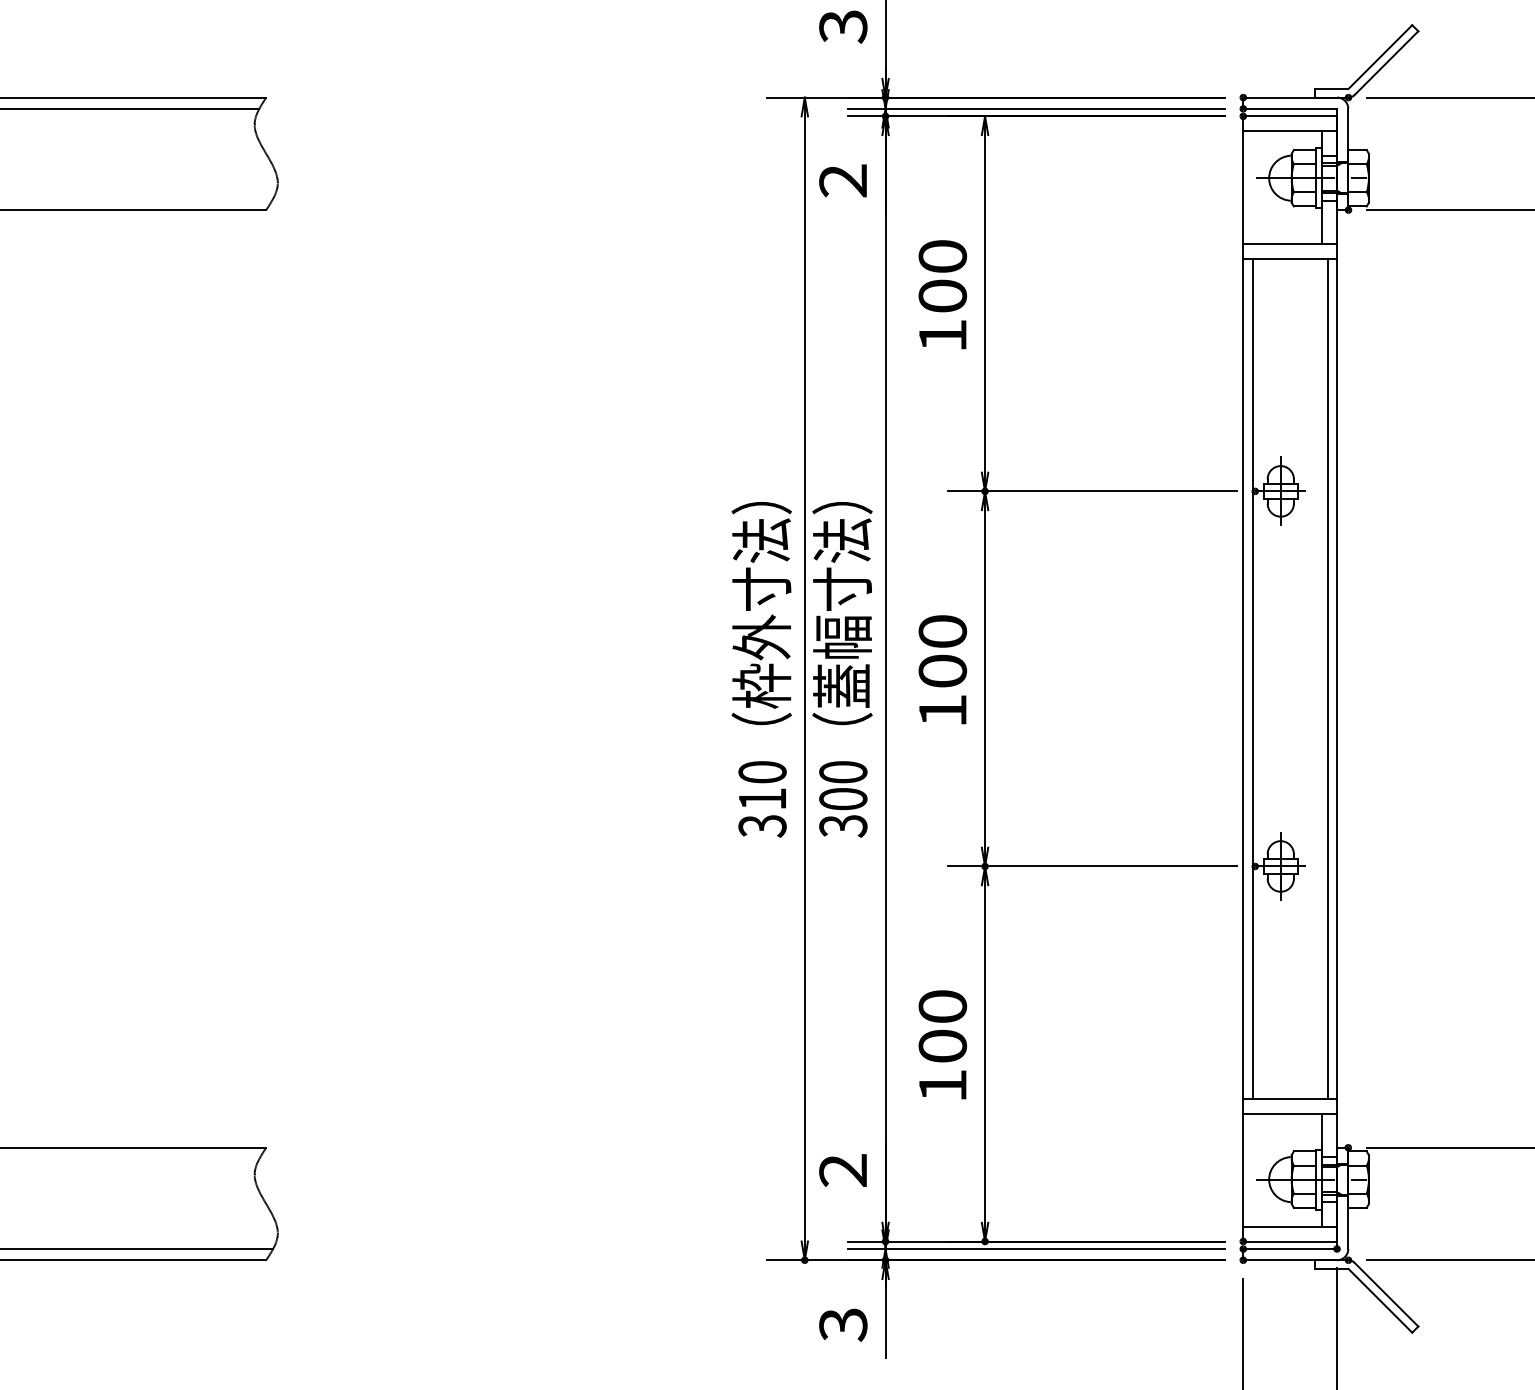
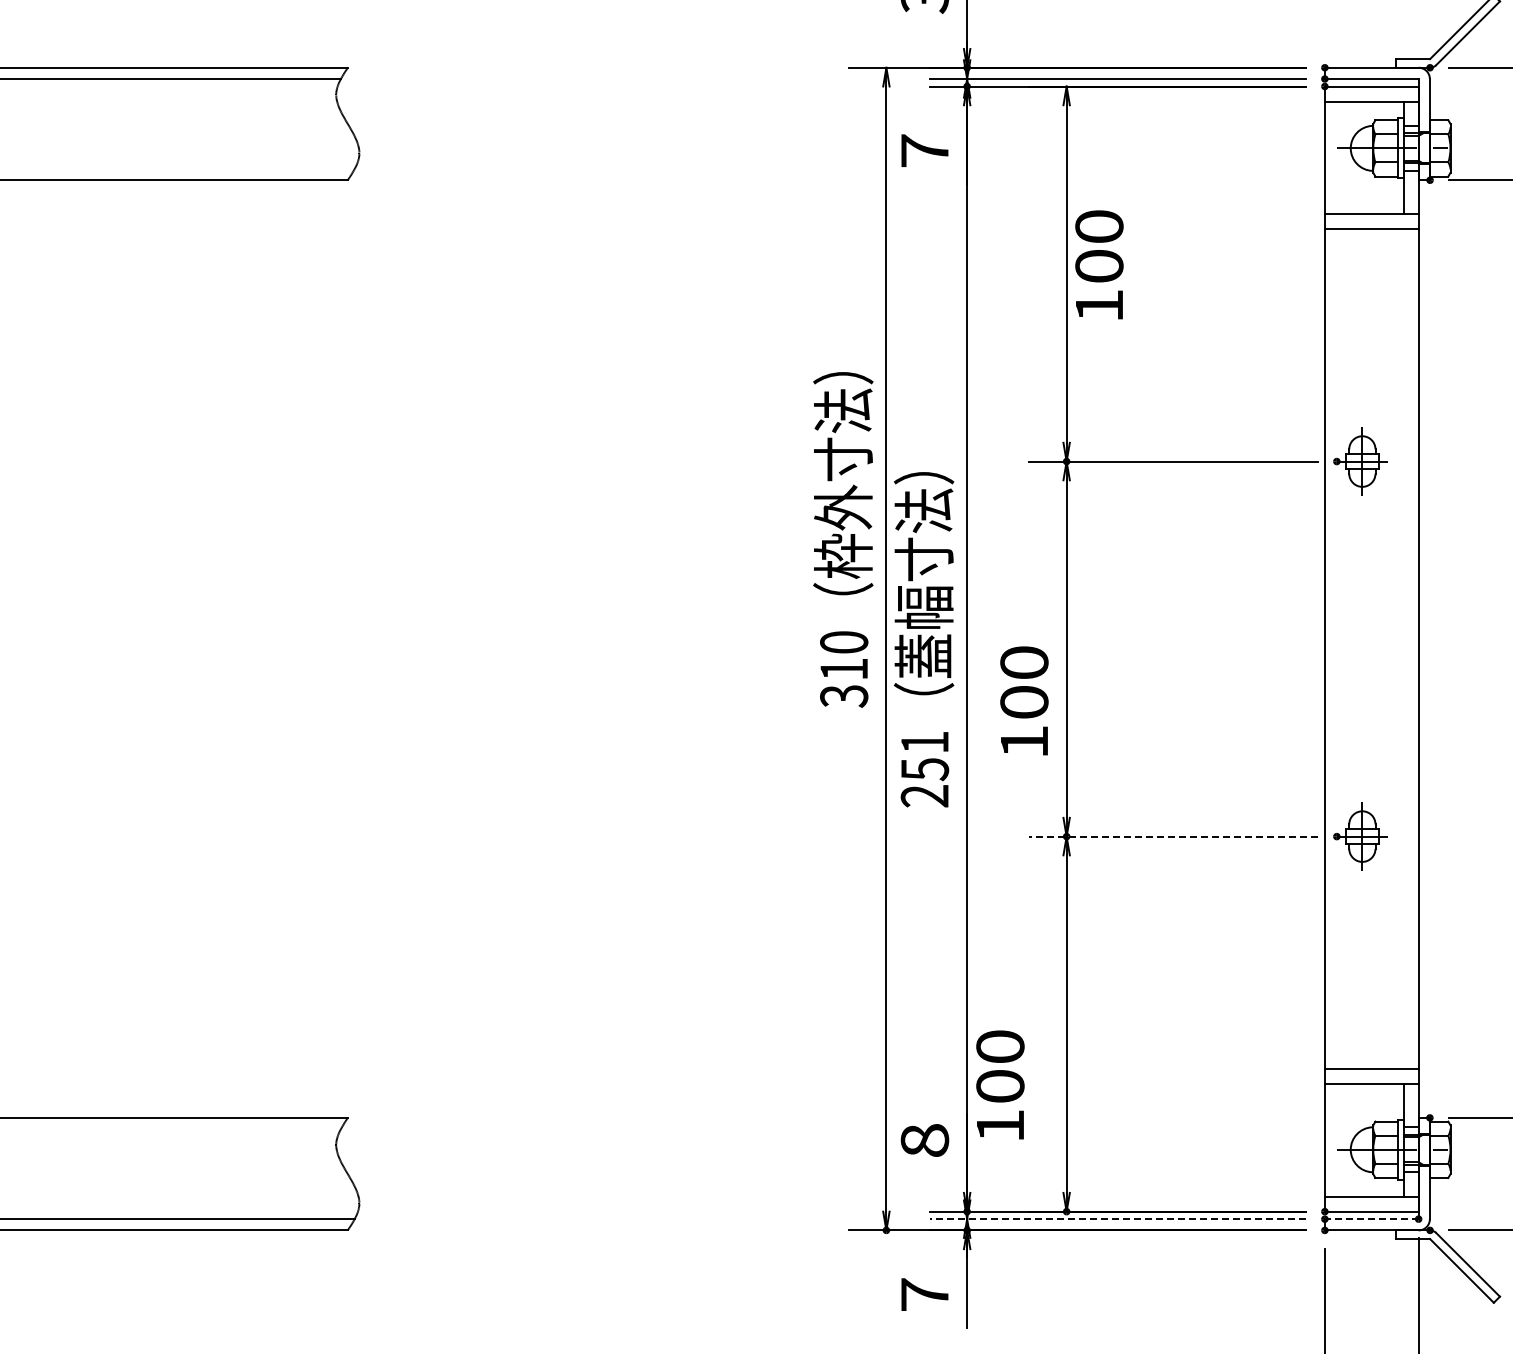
text: (842, 180) -> (924, 150), 2 -> 7
text: (942, 294) -> (1099, 264), moved
text: (761, 669) -> (843, 539), moved
text: (942, 669) -> (1024, 700), moved
line: (1252, 678) -> (1334, 648), removed
line: (1327, 678) -> (1409, 648), removed
text: (843, 799) -> (925, 769), 300 -> 251
line: (1091, 866) -> (1173, 836), solid -> dashed
text: (942, 1044) -> (1000, 1084), moved
text: (843, 1169) -> (925, 1139), 2 -> 8
line: (1035, 1249) -> (1117, 1219), solid -> dashed
line: (1290, 1249) -> (1372, 1219), solid -> dashed
text: (843, 1324) -> (925, 1294), 3 -> 7

